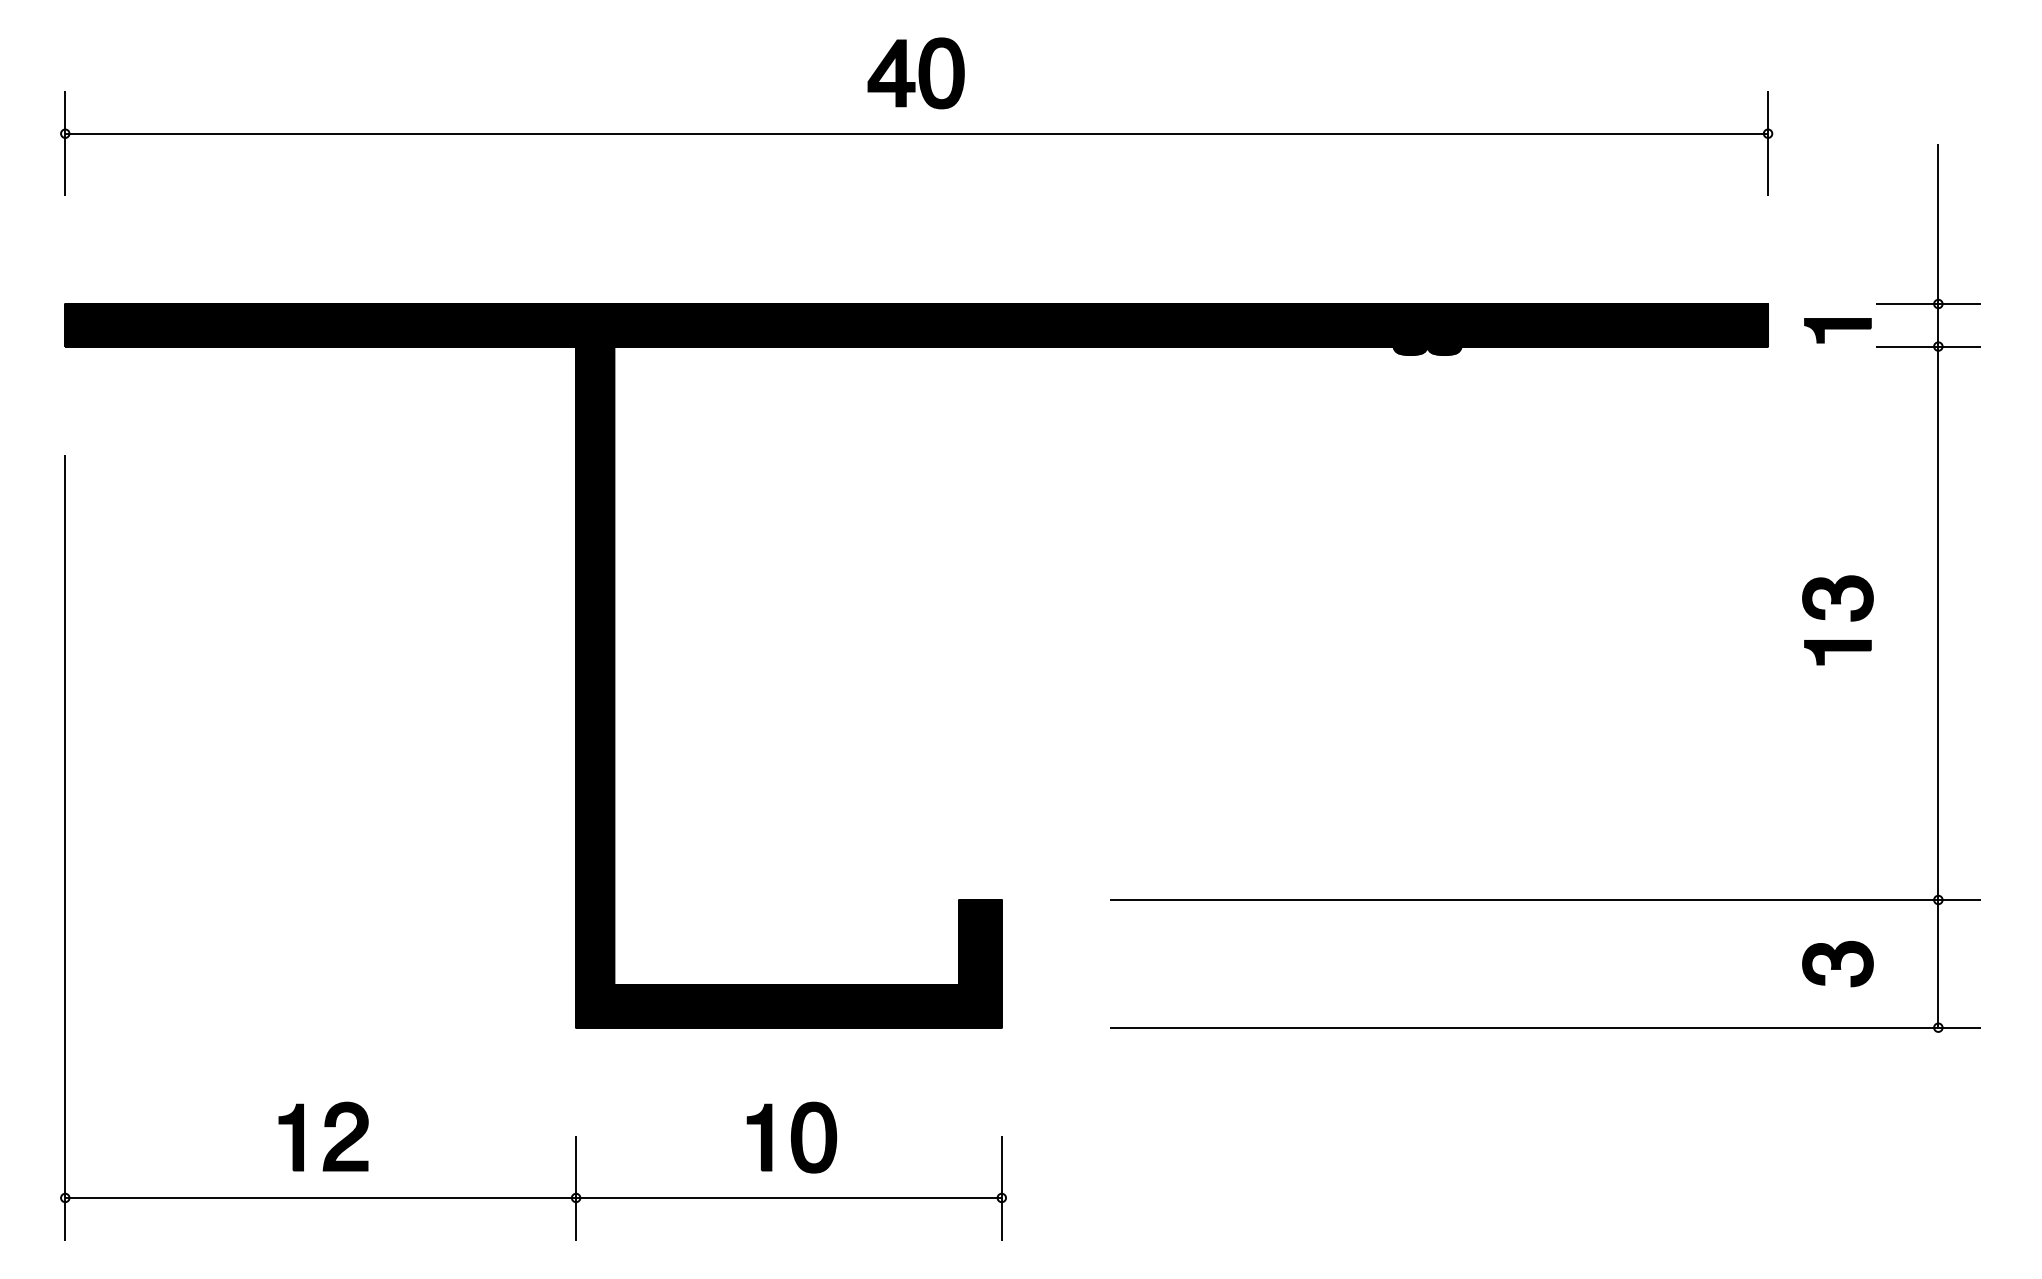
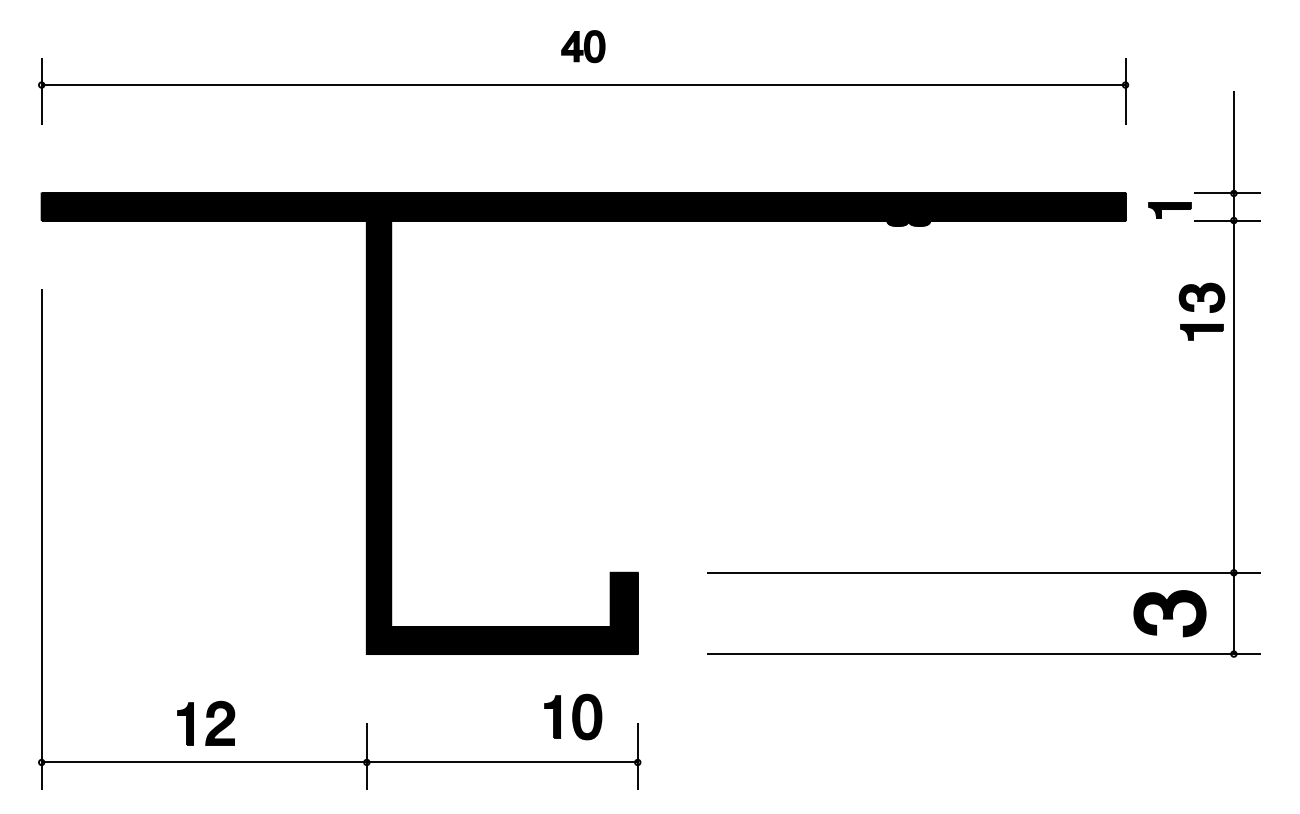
part: (916, 73) -> (583, 46), size x0.7
part: (1826, 619) -> (1194, 311), moved
part: (1837, 963) -> (1169, 613), size x1.6
part: (792, 1136) -> (573, 716), moved

